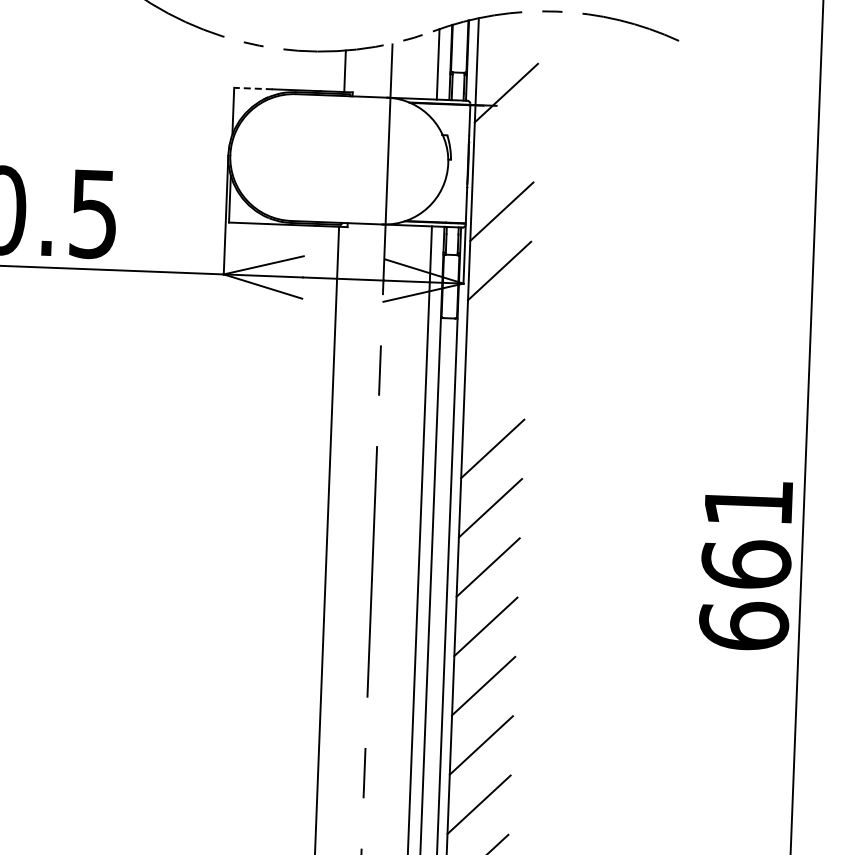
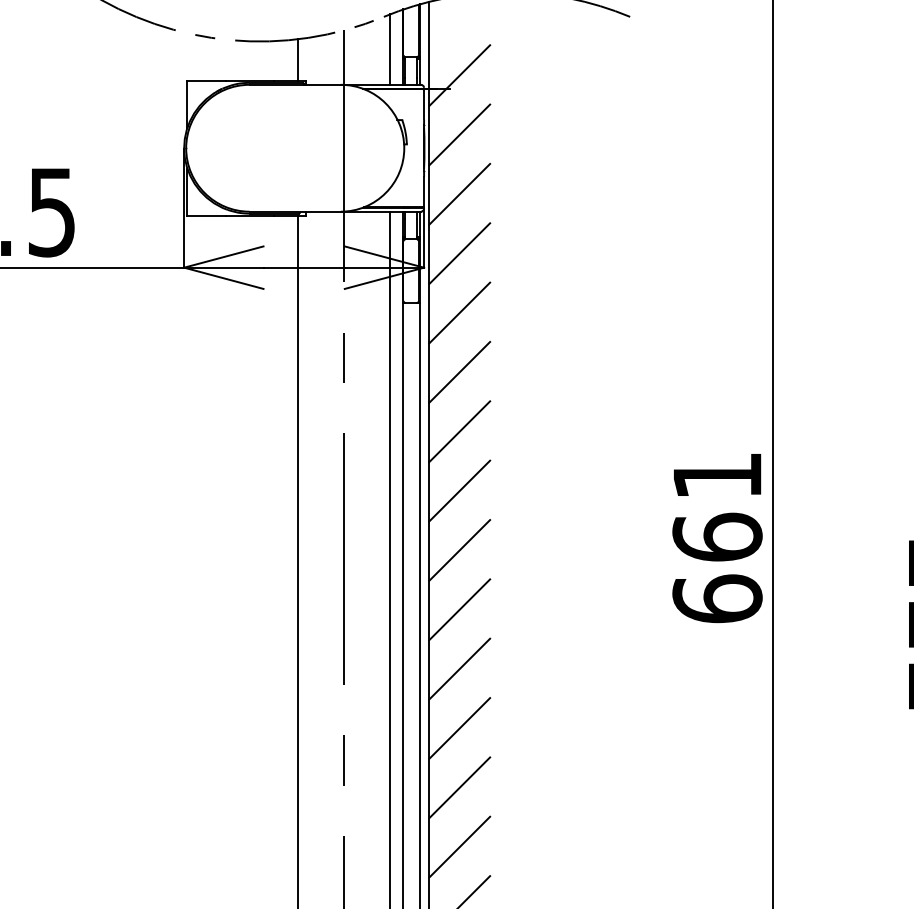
line: (253, 88) -> (206, 80), dashed -> solid
line: (503, 151) -> (459, 134), added
line: (497, 329) -> (459, 312), added
line: (494, 388) -> (459, 371), added

